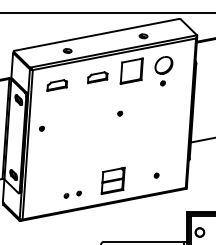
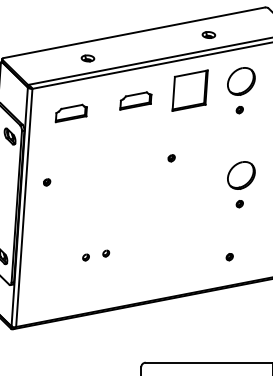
part: (163, 130) -> (240, 185), added
part: (112, 180) -> (159, 264), removed
part: (72, 194) -> (95, 255), moved

